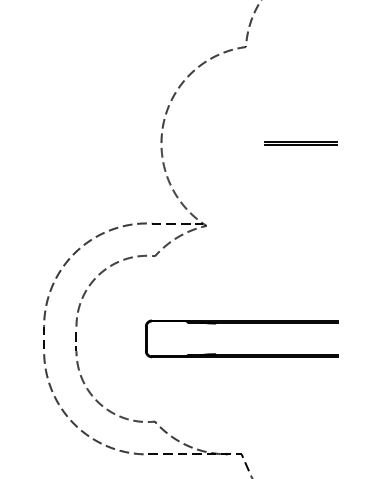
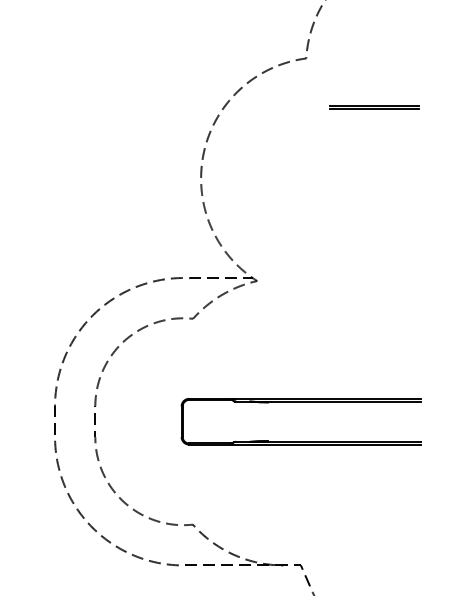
line: (300, 142) -> (374, 106), moved

